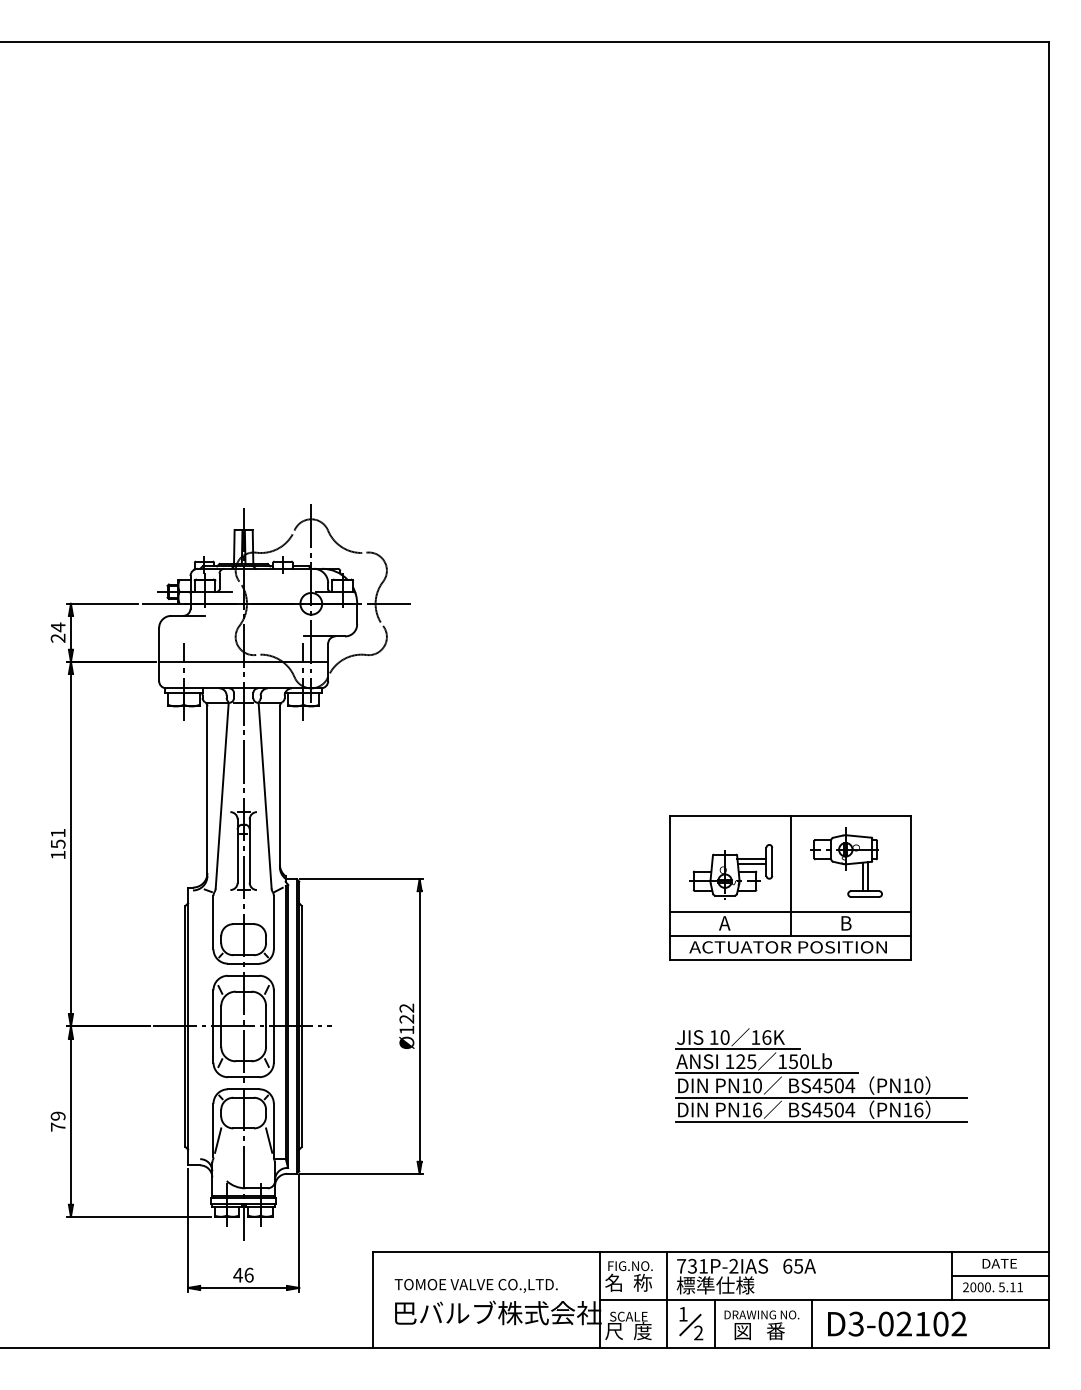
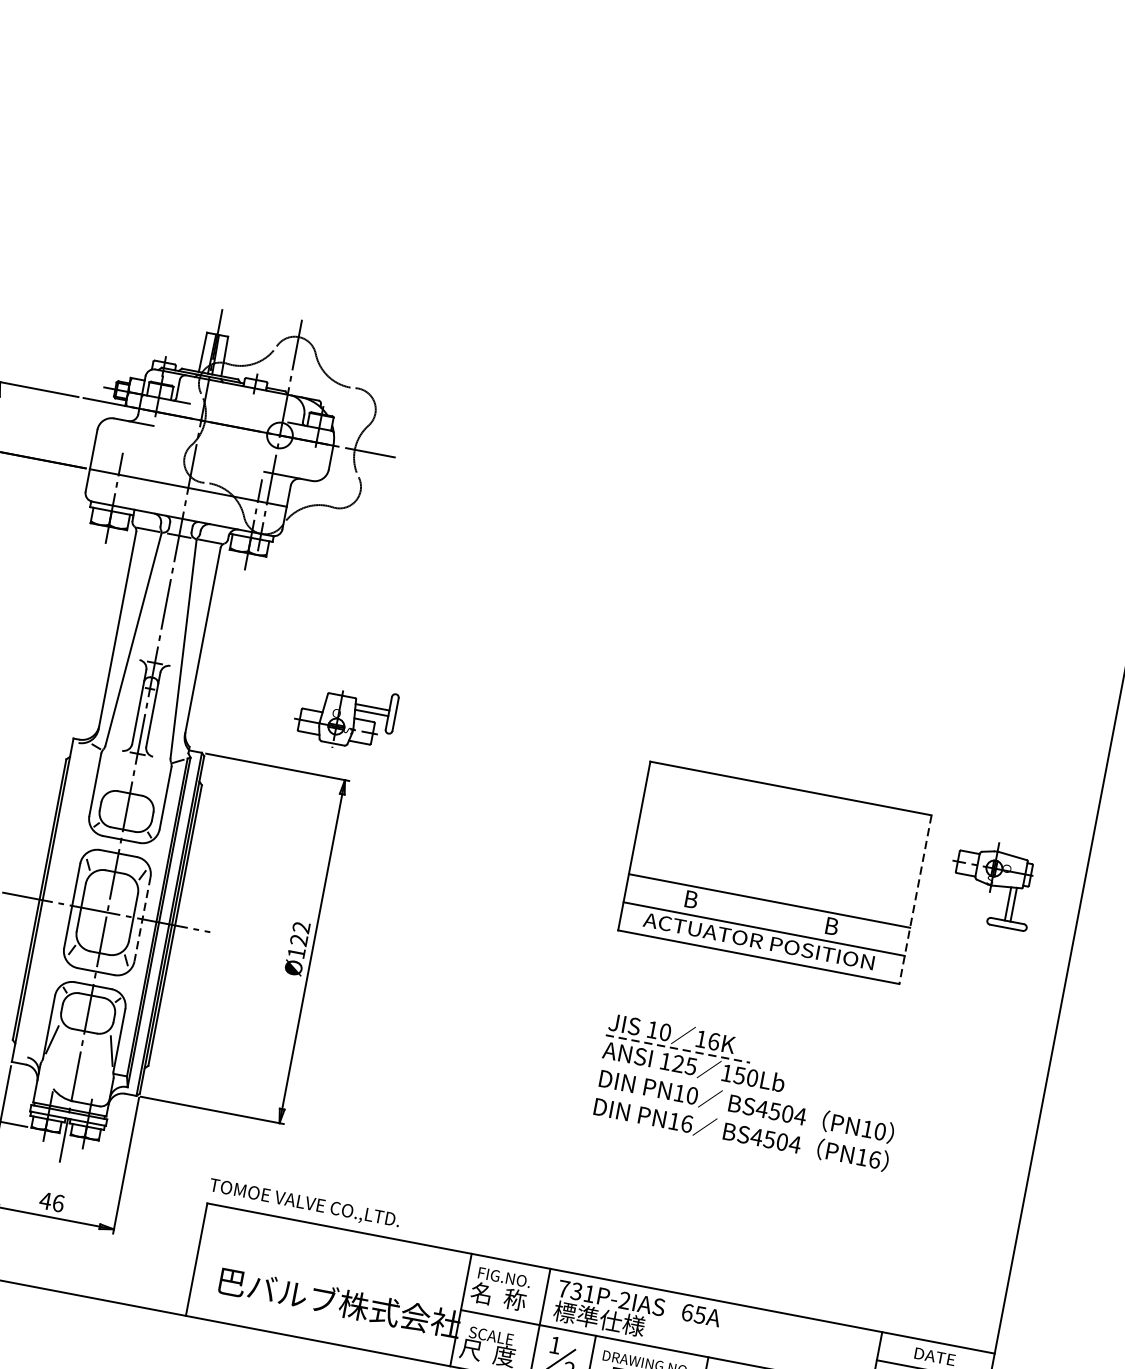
part: (846, 862) -> (992, 883), moved
part: (731, 871) -> (346, 716), moved
line: (790, 875) -> (777, 858), removed
line: (911, 888) -> (915, 900), solid -> dashed
text: (724, 923) -> (690, 899), A -> B
line: (273, 1026) -> (142, 919), solid -> dashed
line: (738, 1049) -> (678, 1049), solid -> dashed
line: (766, 1073) -> (705, 1083), removed
line: (821, 1097) -> (764, 1123), removed
line: (821, 1121) -> (759, 1151), removed
text: (475, 1285) -> (303, 1203), moved

